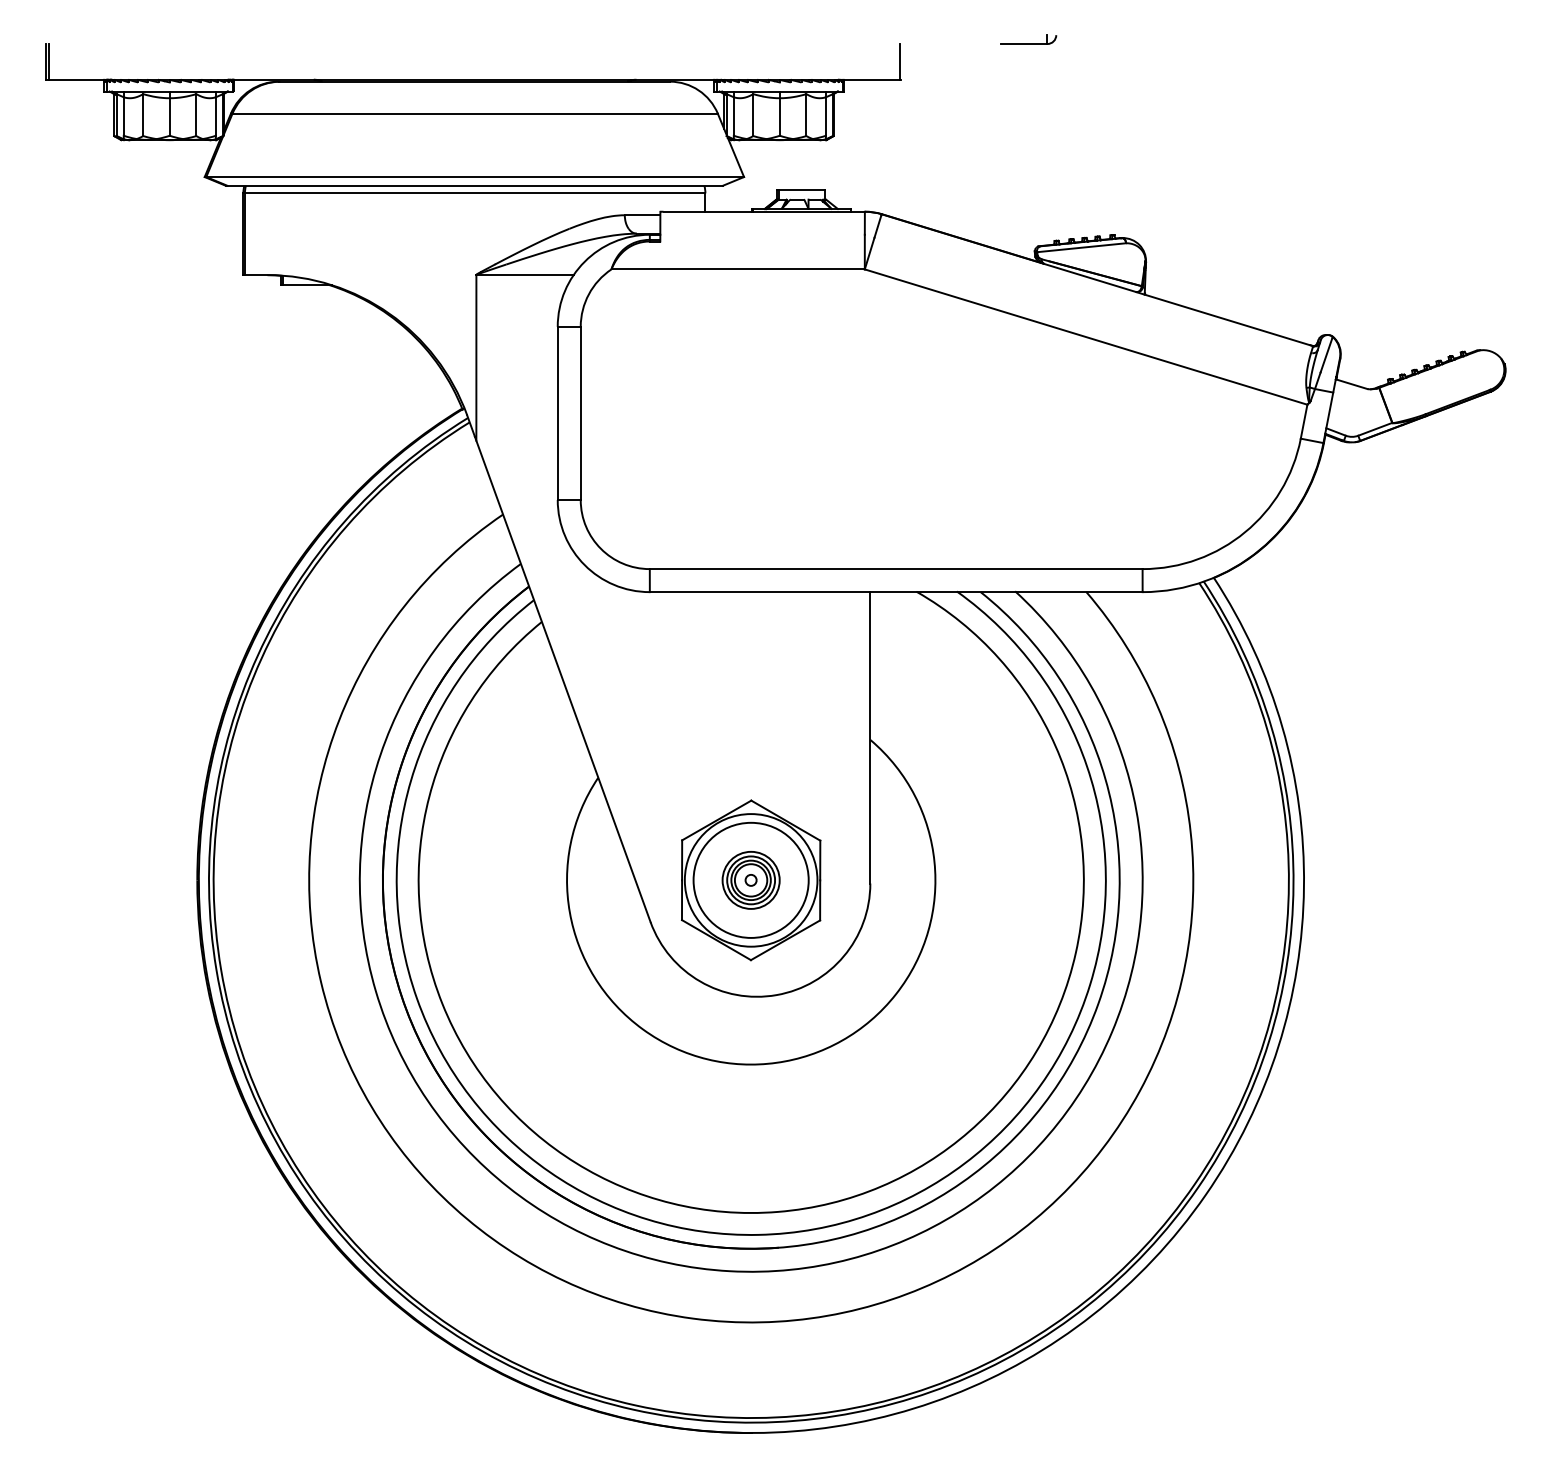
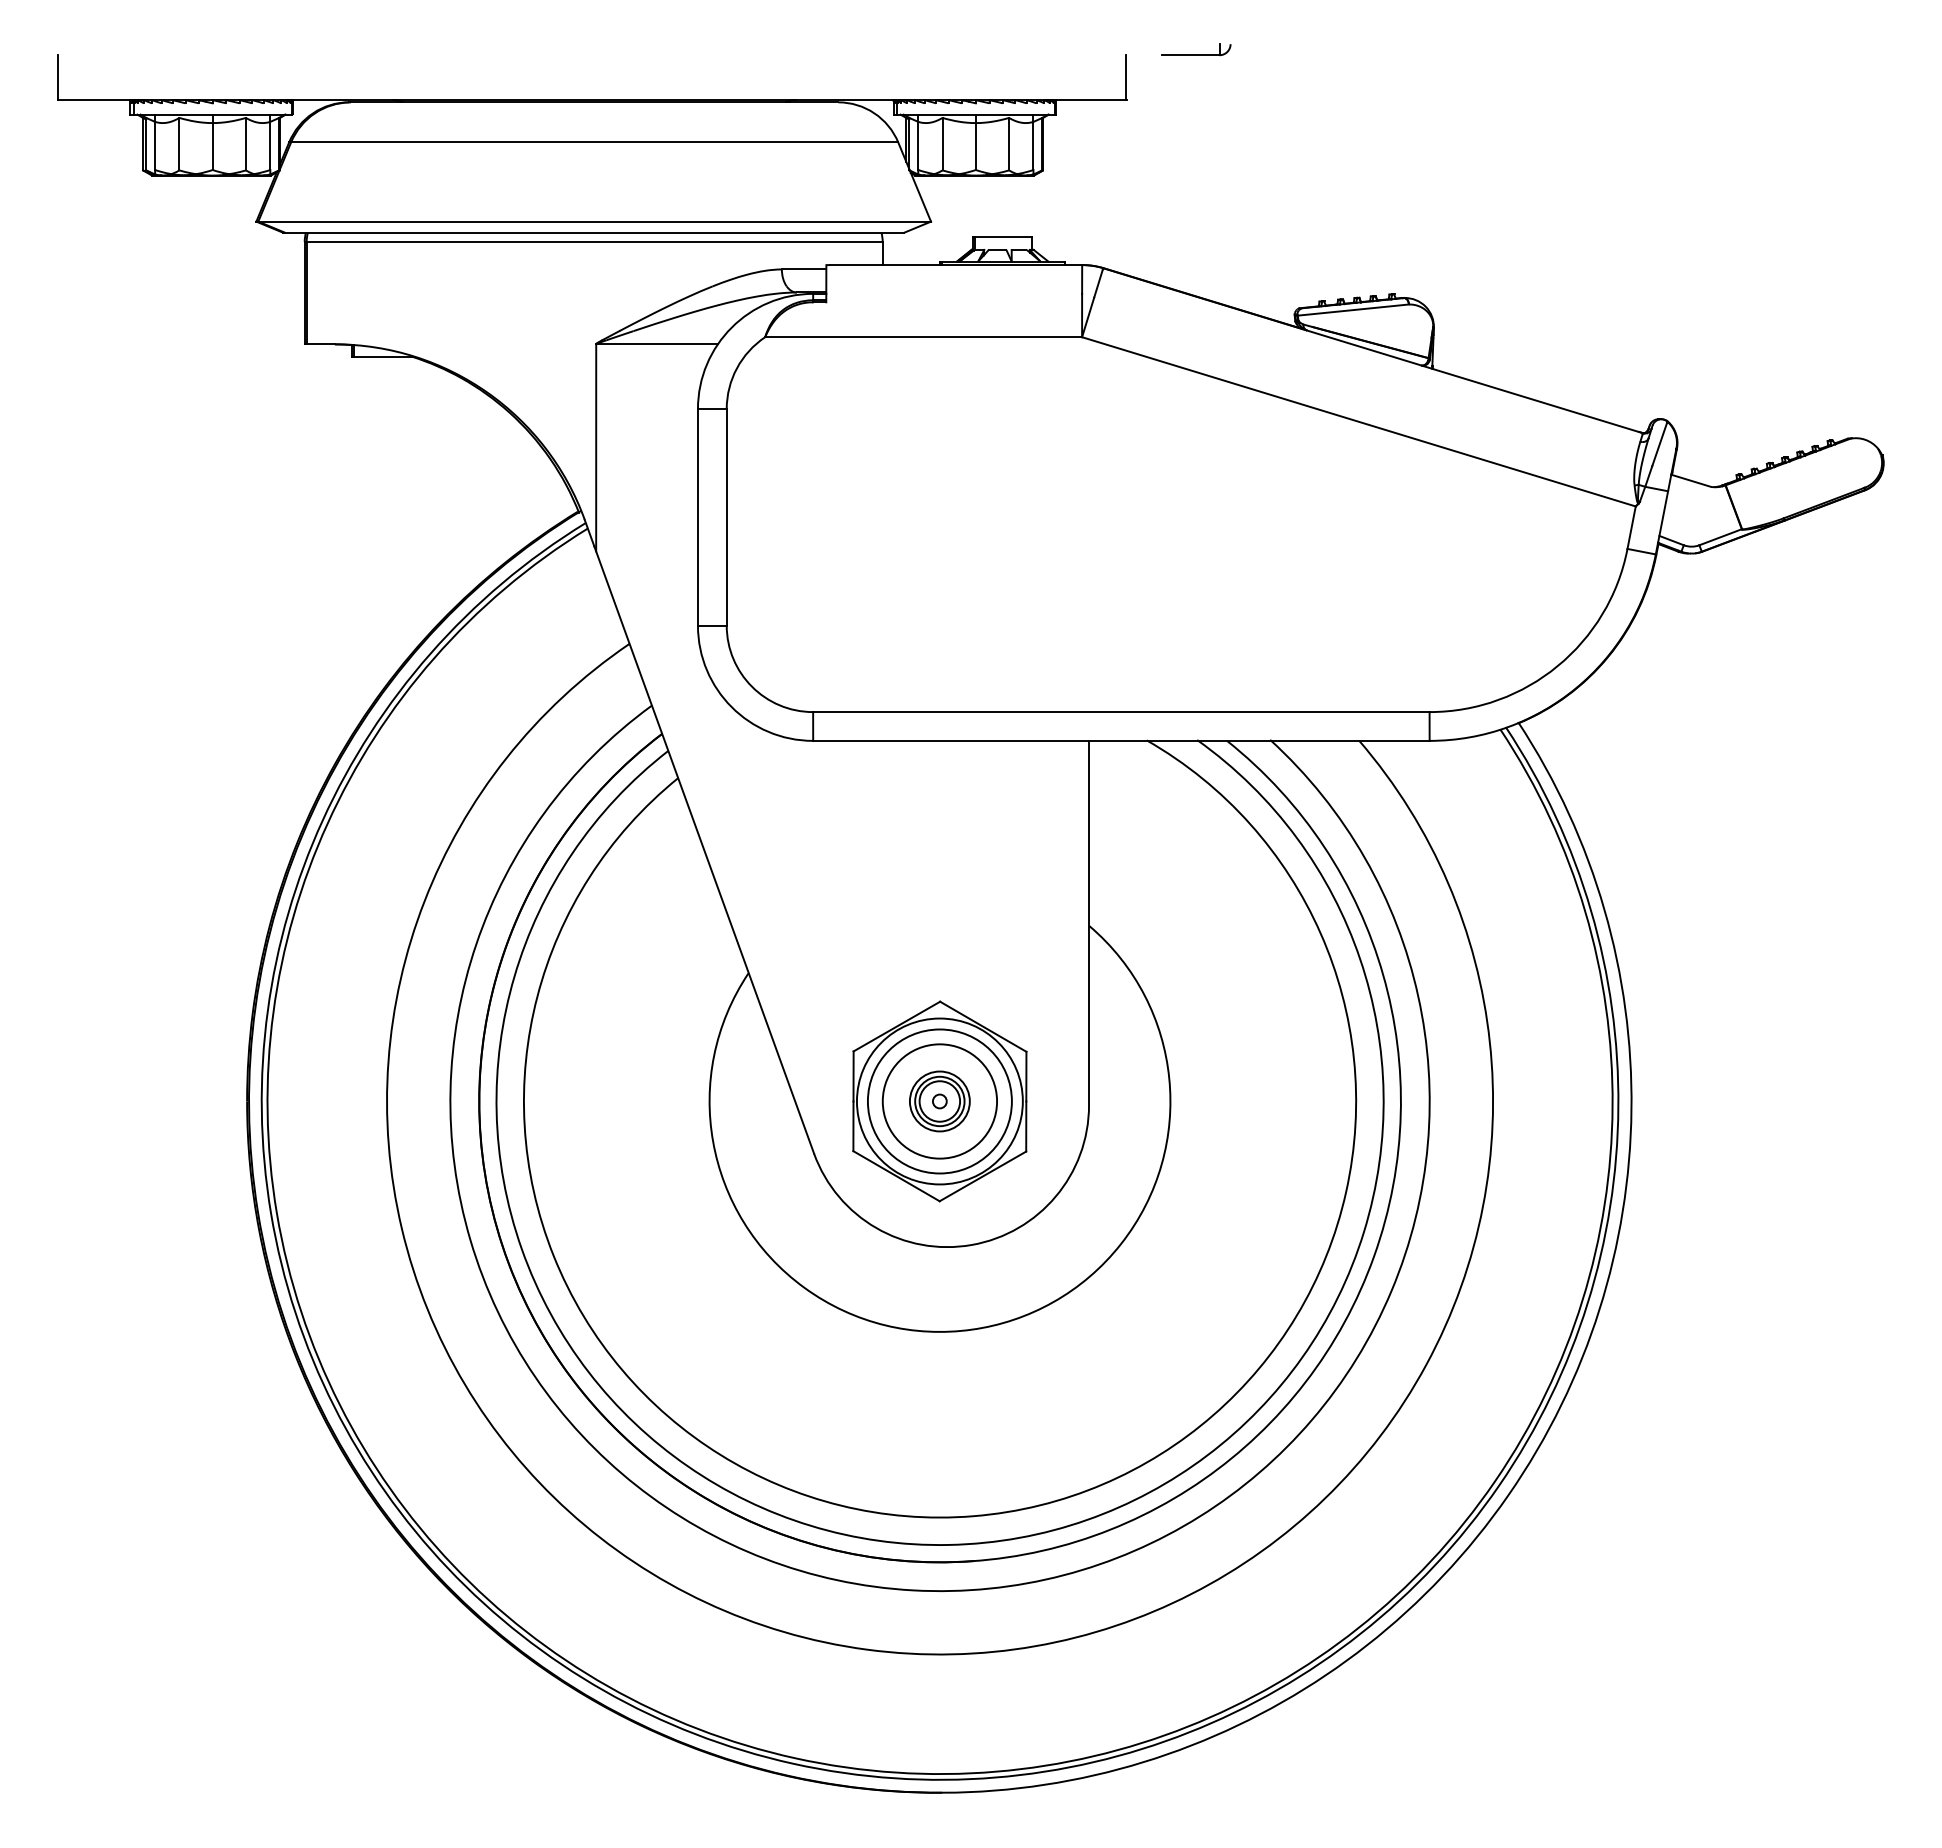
part: (1029, 39) -> (1196, 49), moved
line: (48, 61) -> (61, 77), removed
circle: (750, 880) -> (939, 1101), size x1.6

